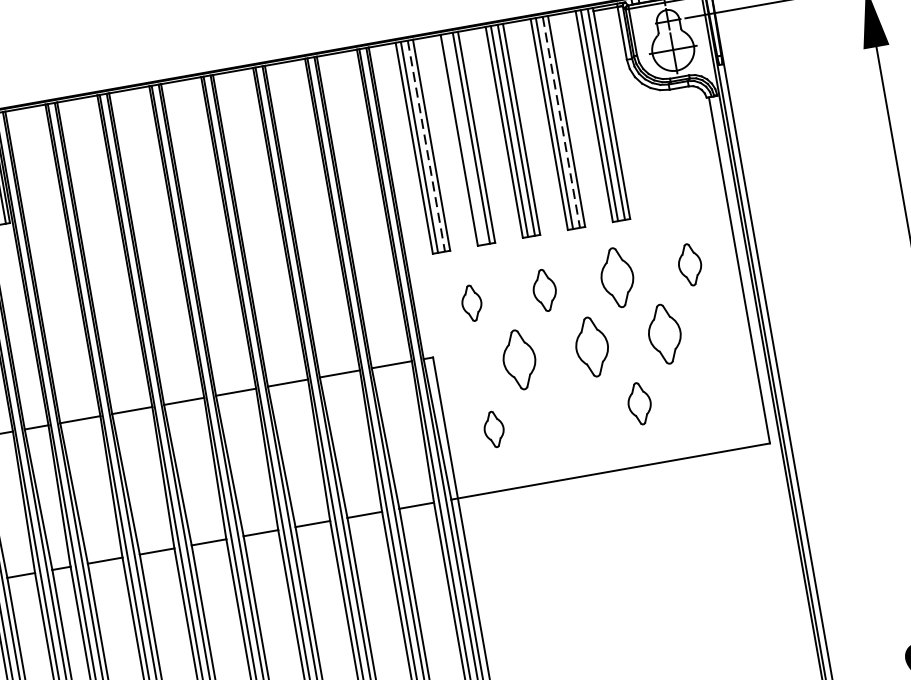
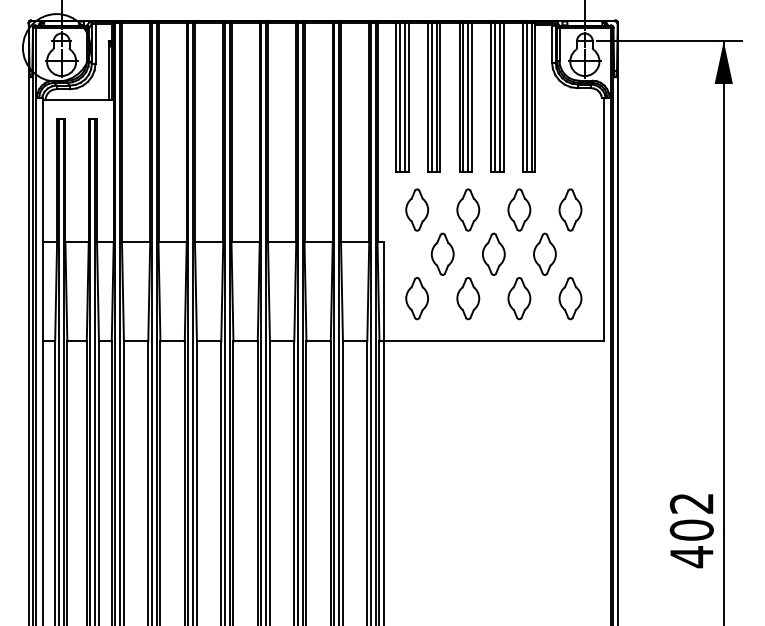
line: (560, 122) -> (499, 97), dashed -> solid
line: (464, 139) -> (431, 97), added
line: (425, 146) -> (404, 97), dashed -> solid
part: (689, 264) -> (570, 209), size x1.43
part: (544, 289) -> (468, 209), size x1.43
part: (470, 302) -> (416, 209), size x1.67
part: (712, 390) -> (570, 298), added
part: (639, 403) -> (519, 298), size x1.43
part: (567, 416) -> (468, 298), added
part: (493, 429) -> (416, 298), size x1.67

